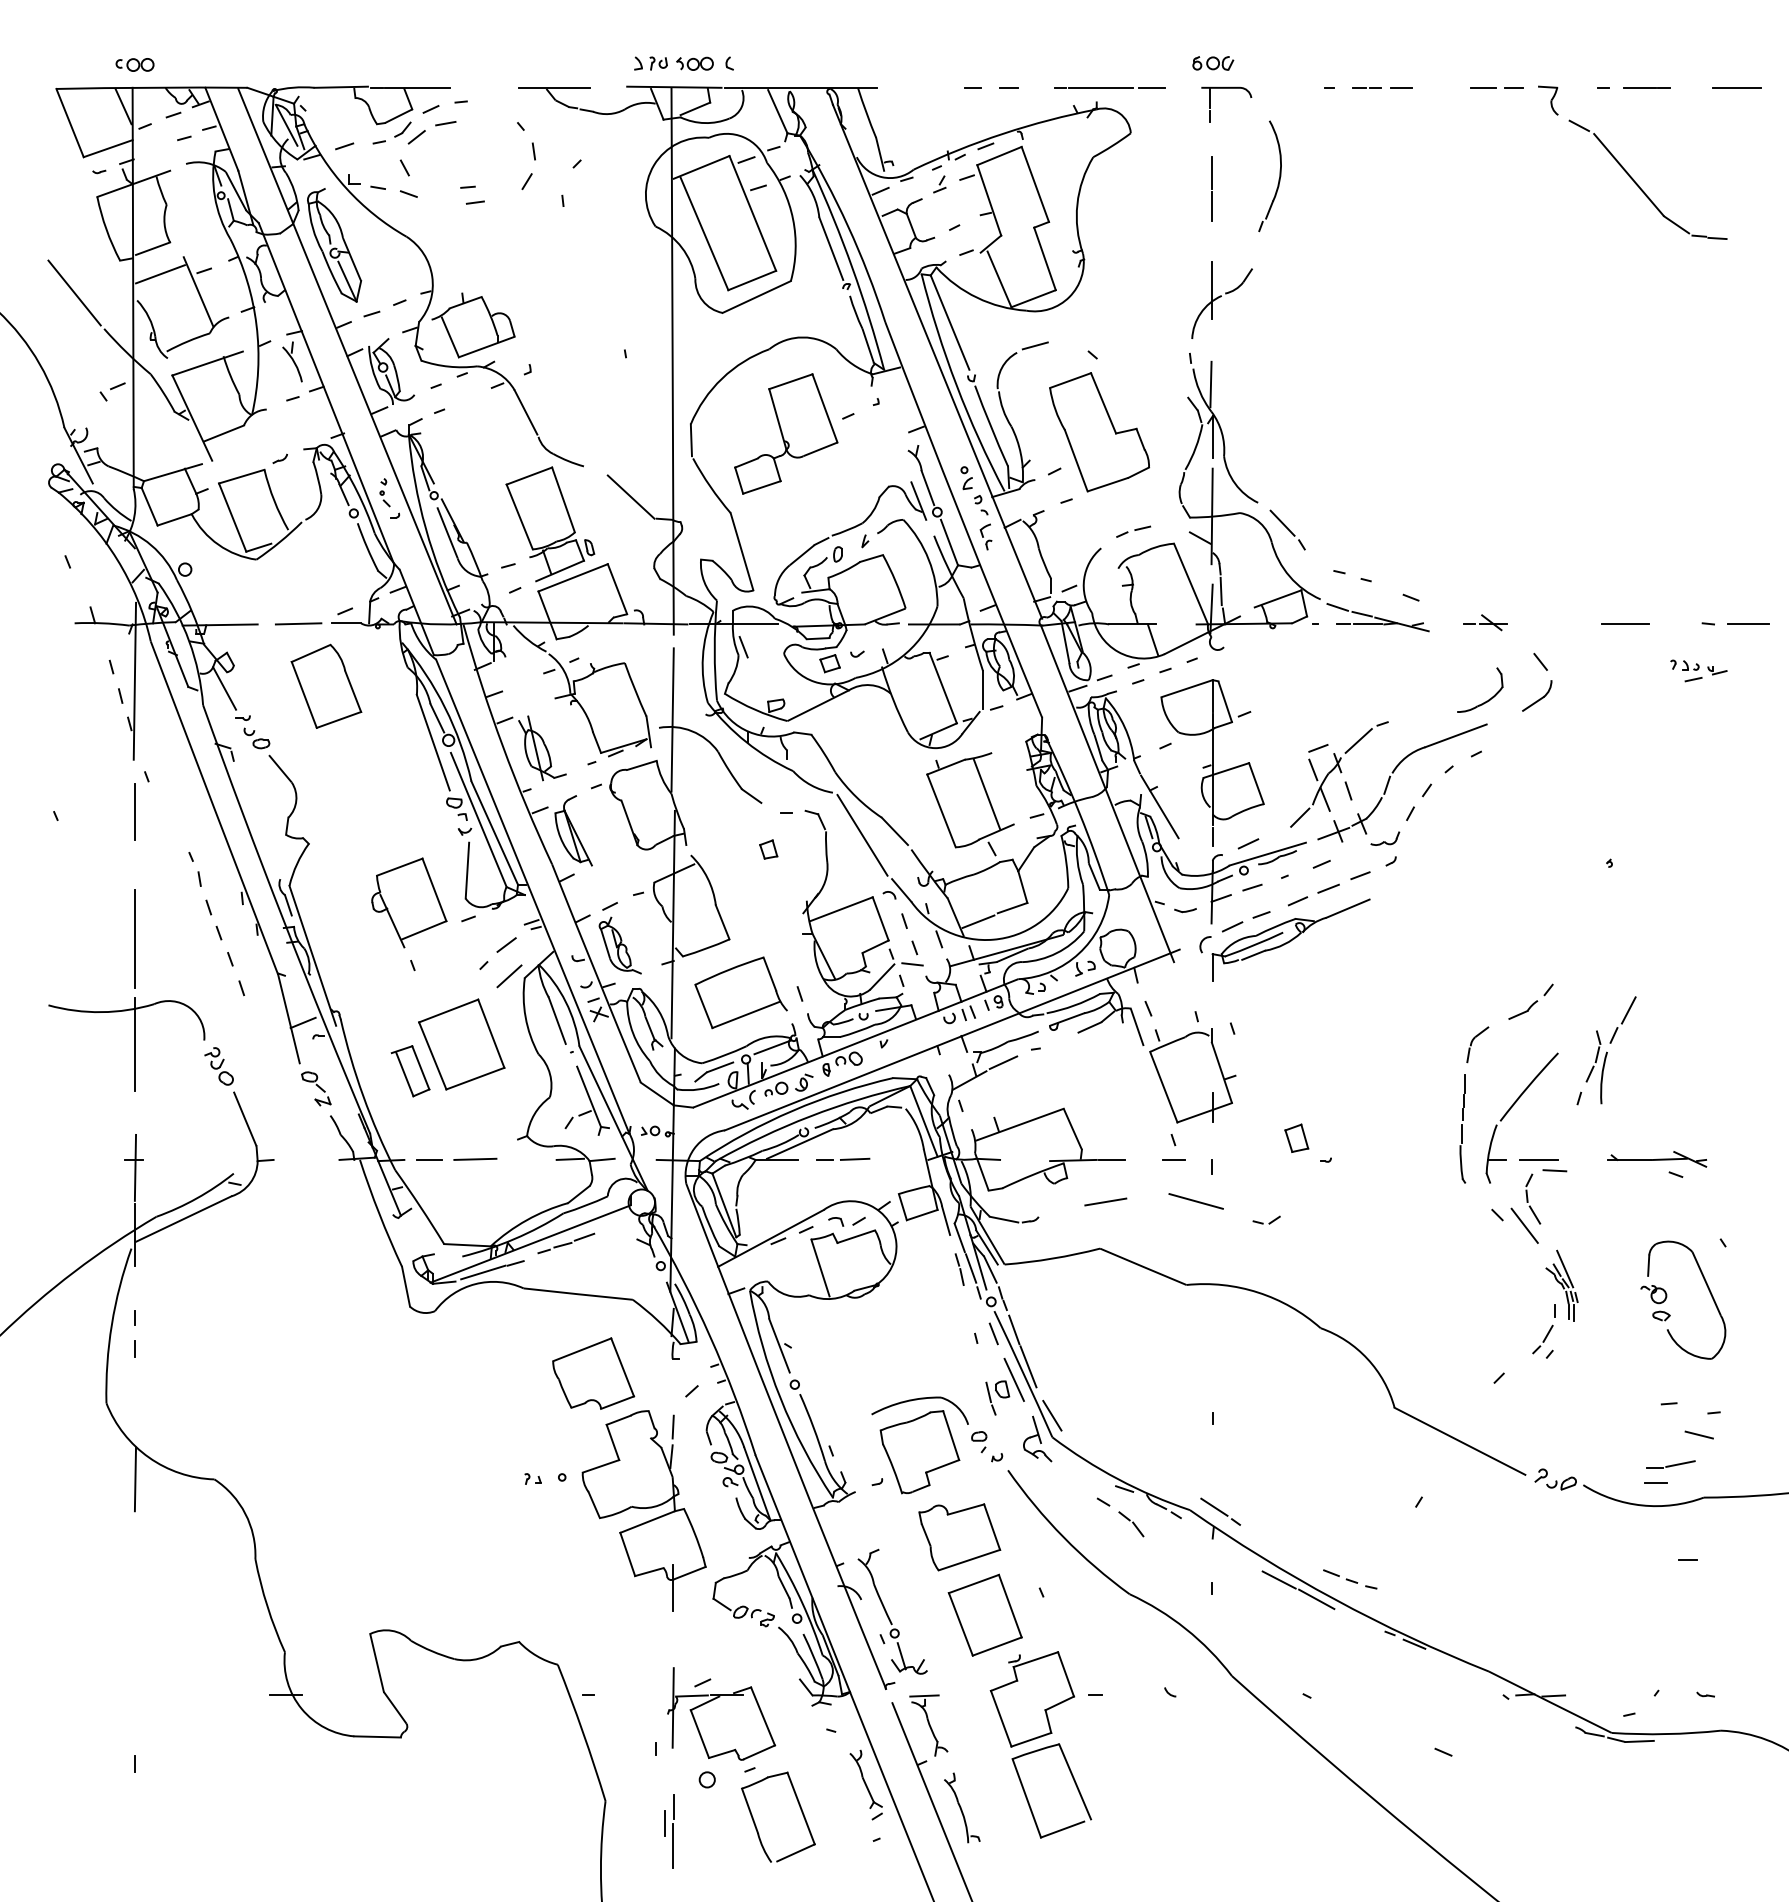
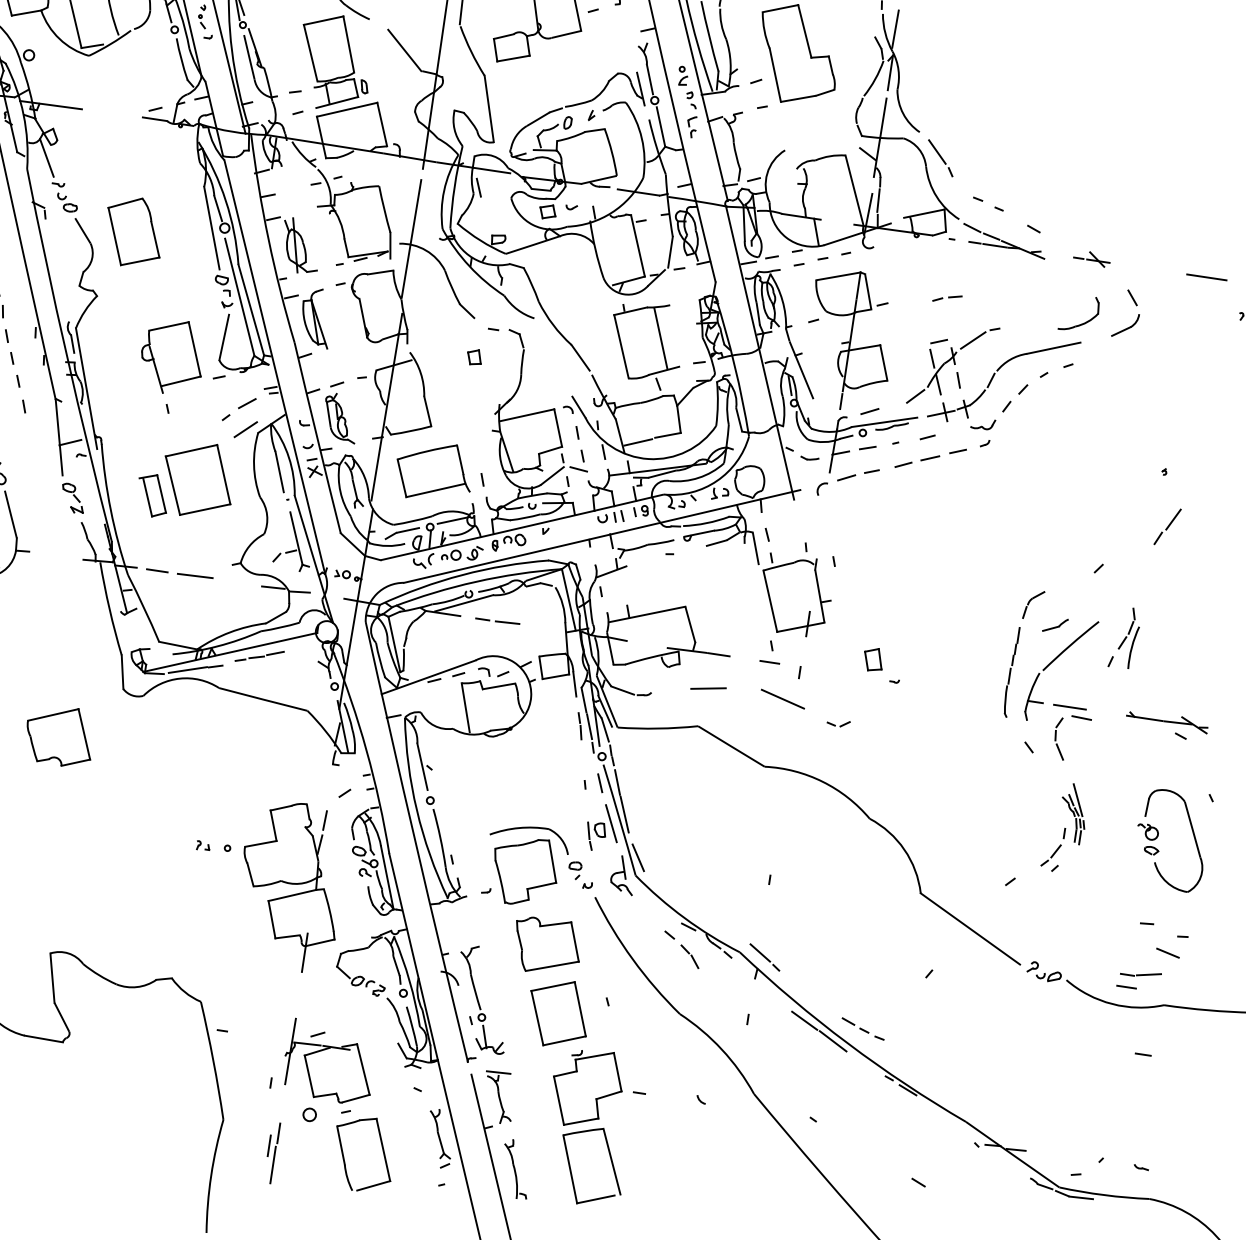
part: (1133, 531) -> (947, 298), moved
line: (298, 623) -> (115, 113), removed
part: (326, 685) -> (134, 231), moved
line: (862, 834) -> (553, 356), removed
part: (1290, 939) -> (892, 495), removed
part: (1523, 1009) -> (1055, 624), moved
part: (1622, 1019) -> (1167, 526), moved
line: (1003, 1062) -> (641, 561), removed
line: (1524, 1225) -> (1049, 759), removed
part: (593, 1373) -> (59, 735), moved

